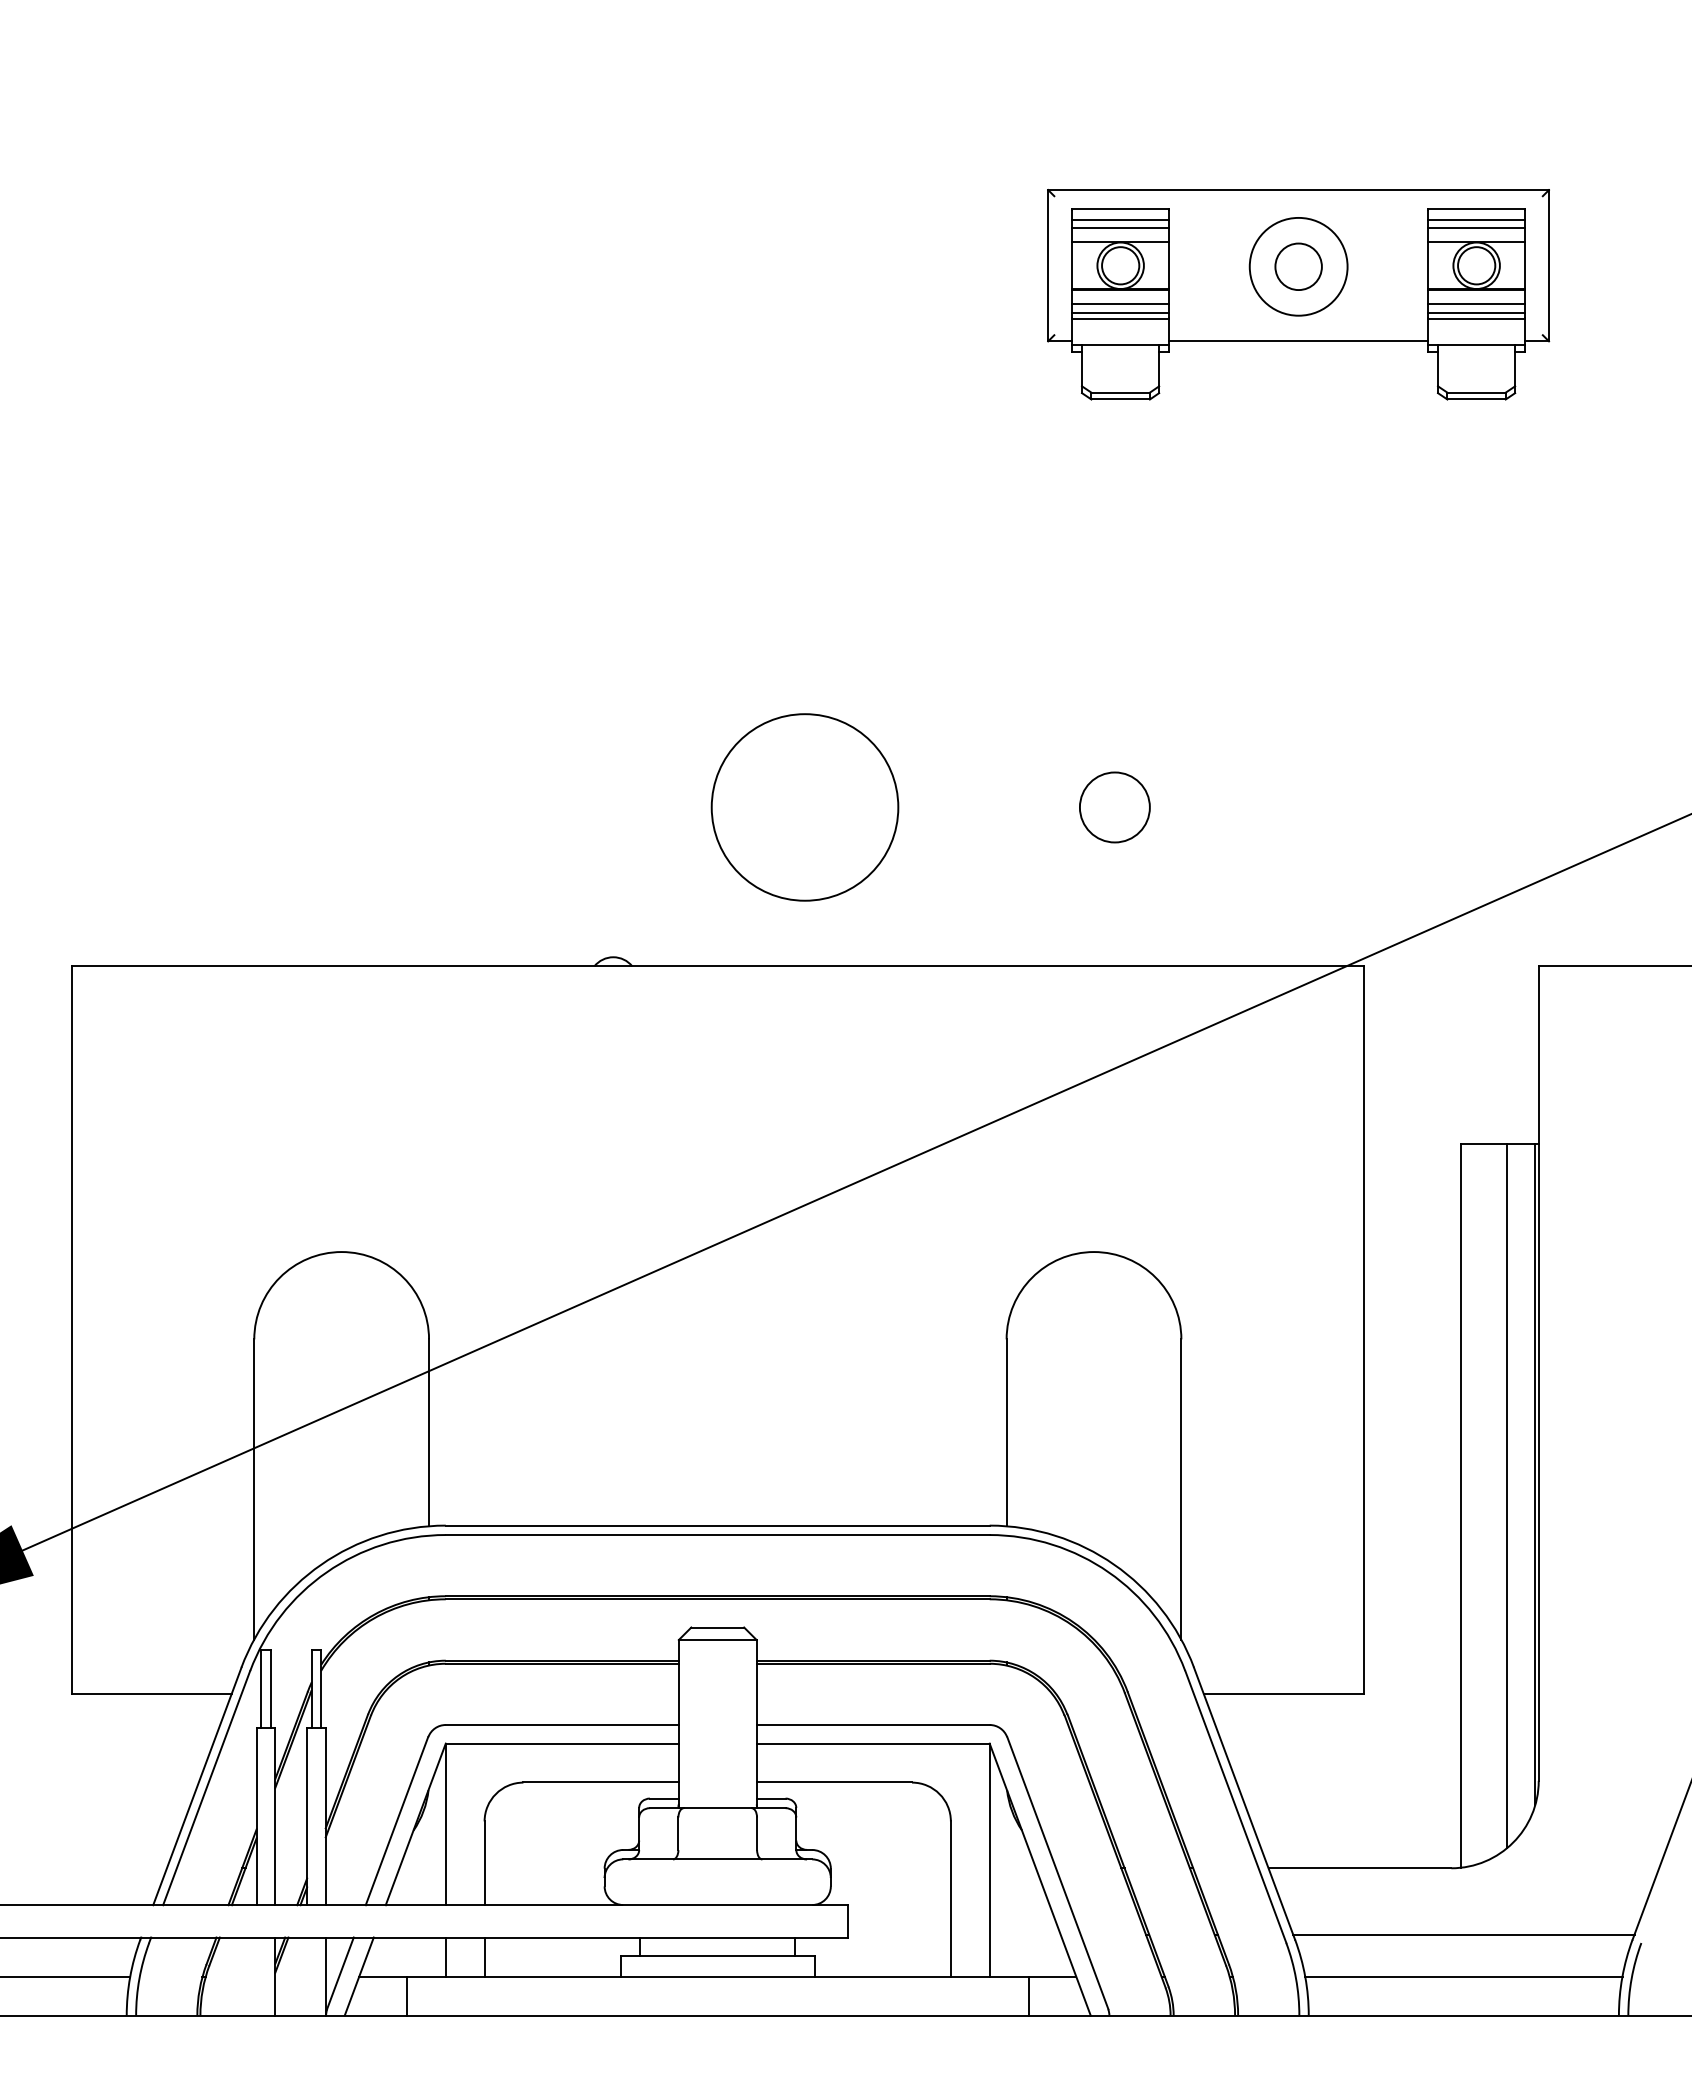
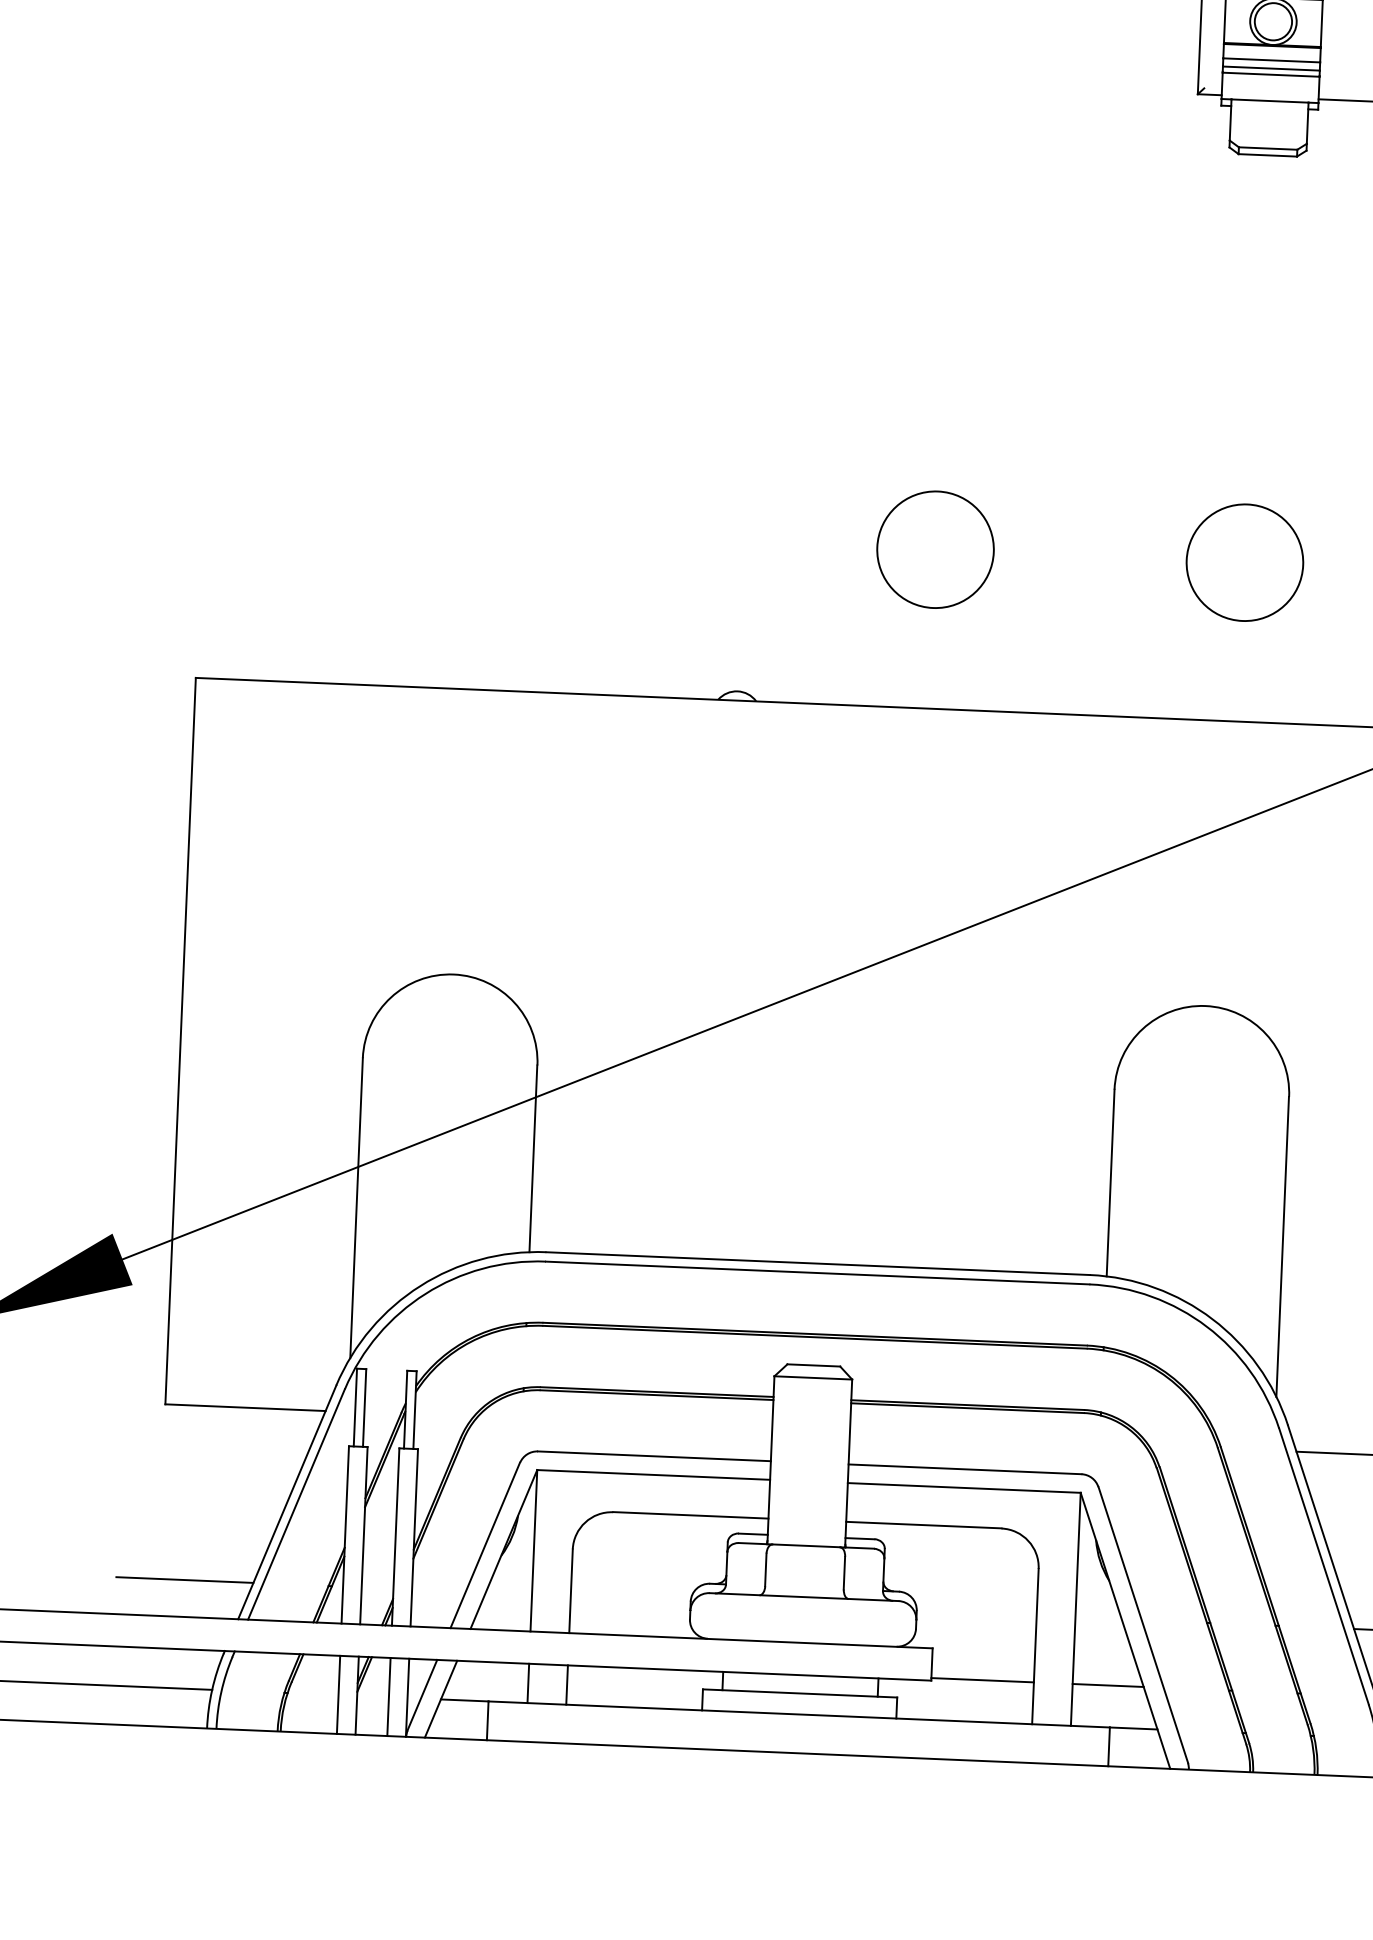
circle: (805, 807) -> (935, 549), size x0.62
circle: (1114, 807) -> (1244, 562), size x1.67
line: (97, 1868) -> (184, 1580), added
line: (899, 1934) -> (982, 1679), added
line: (1024, 1934) -> (1107, 1684), added
line: (256, 1976) -> (338, 1694), added
line: (307, 1976) -> (389, 1696), added

